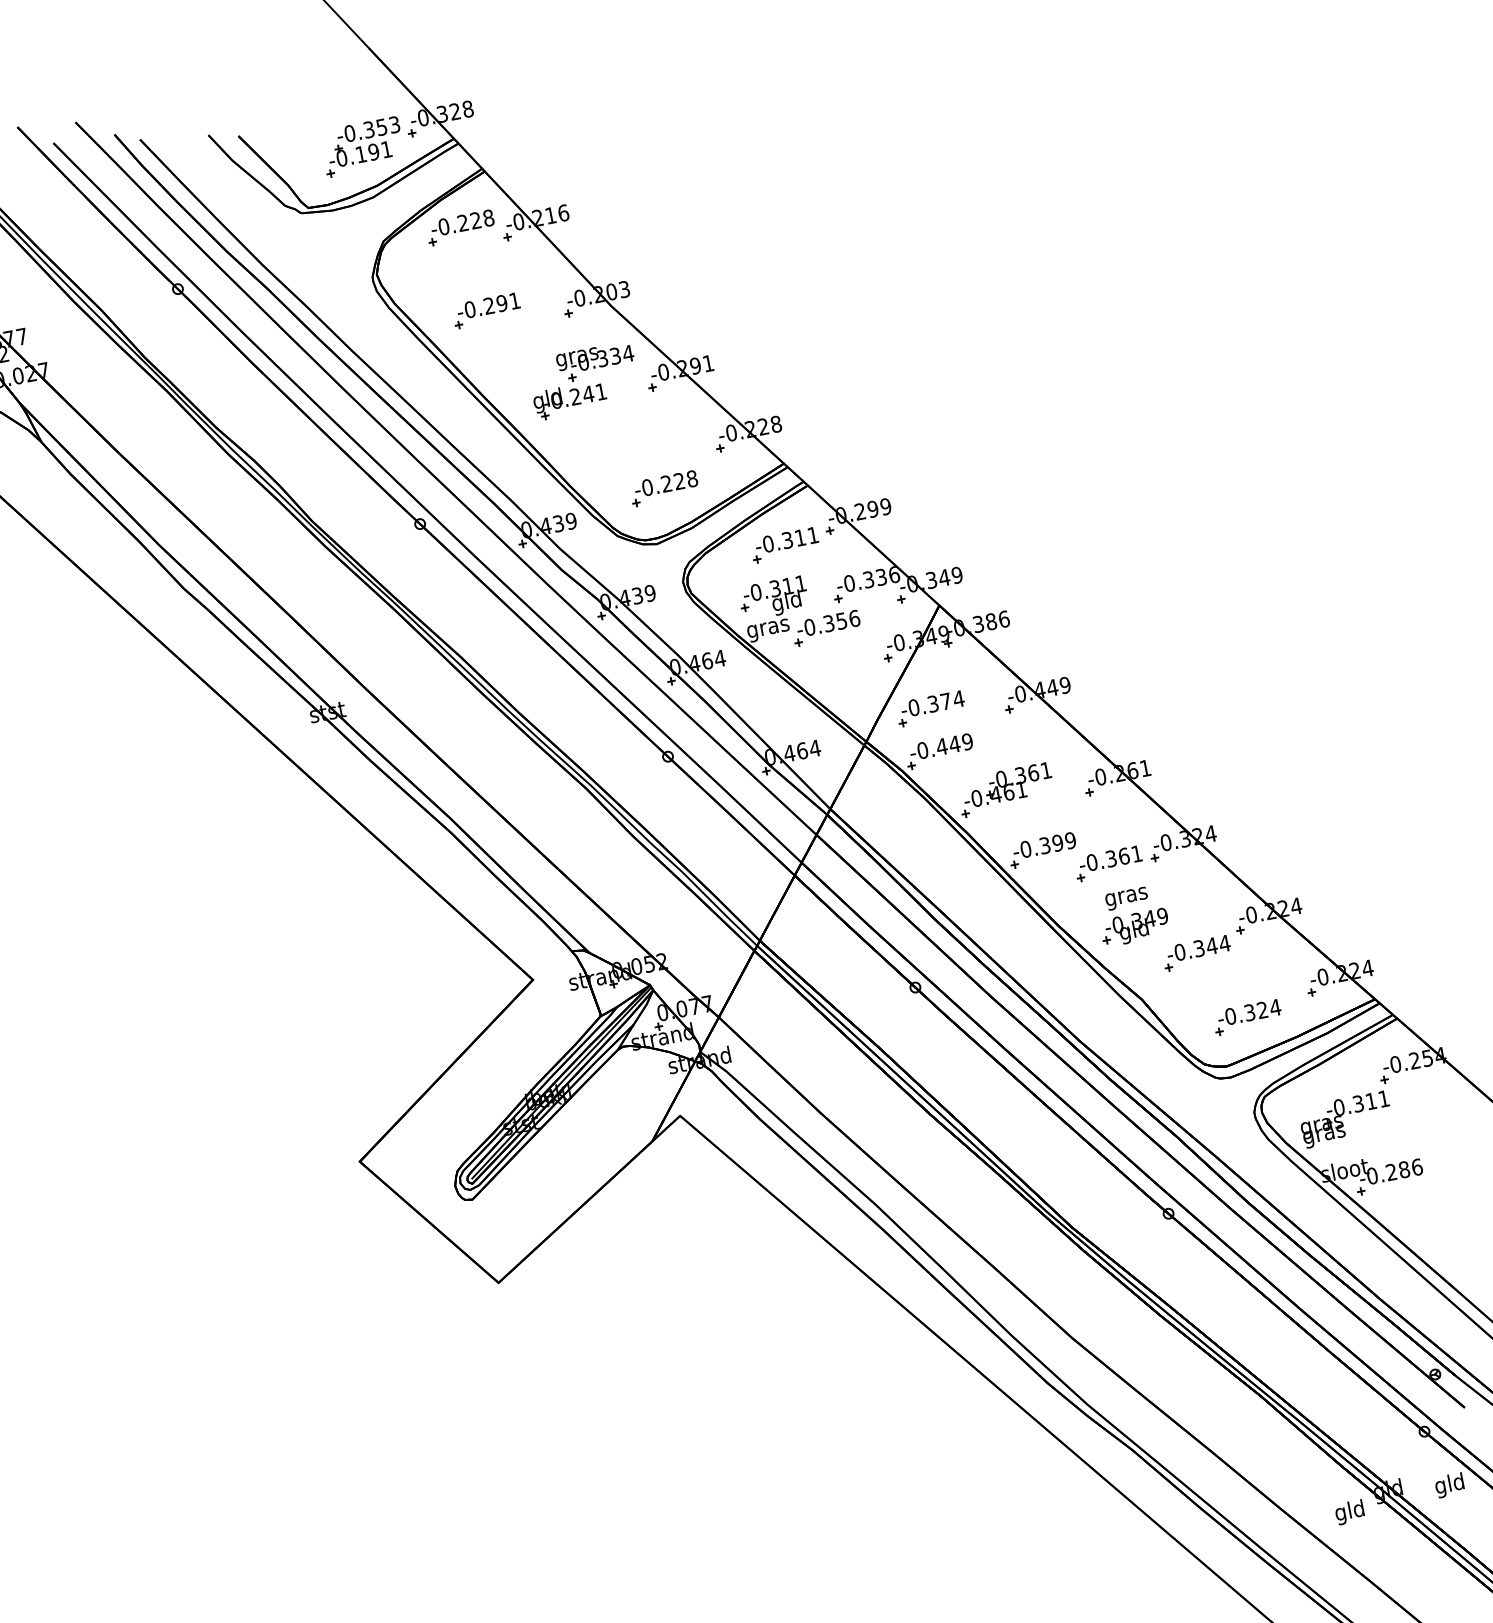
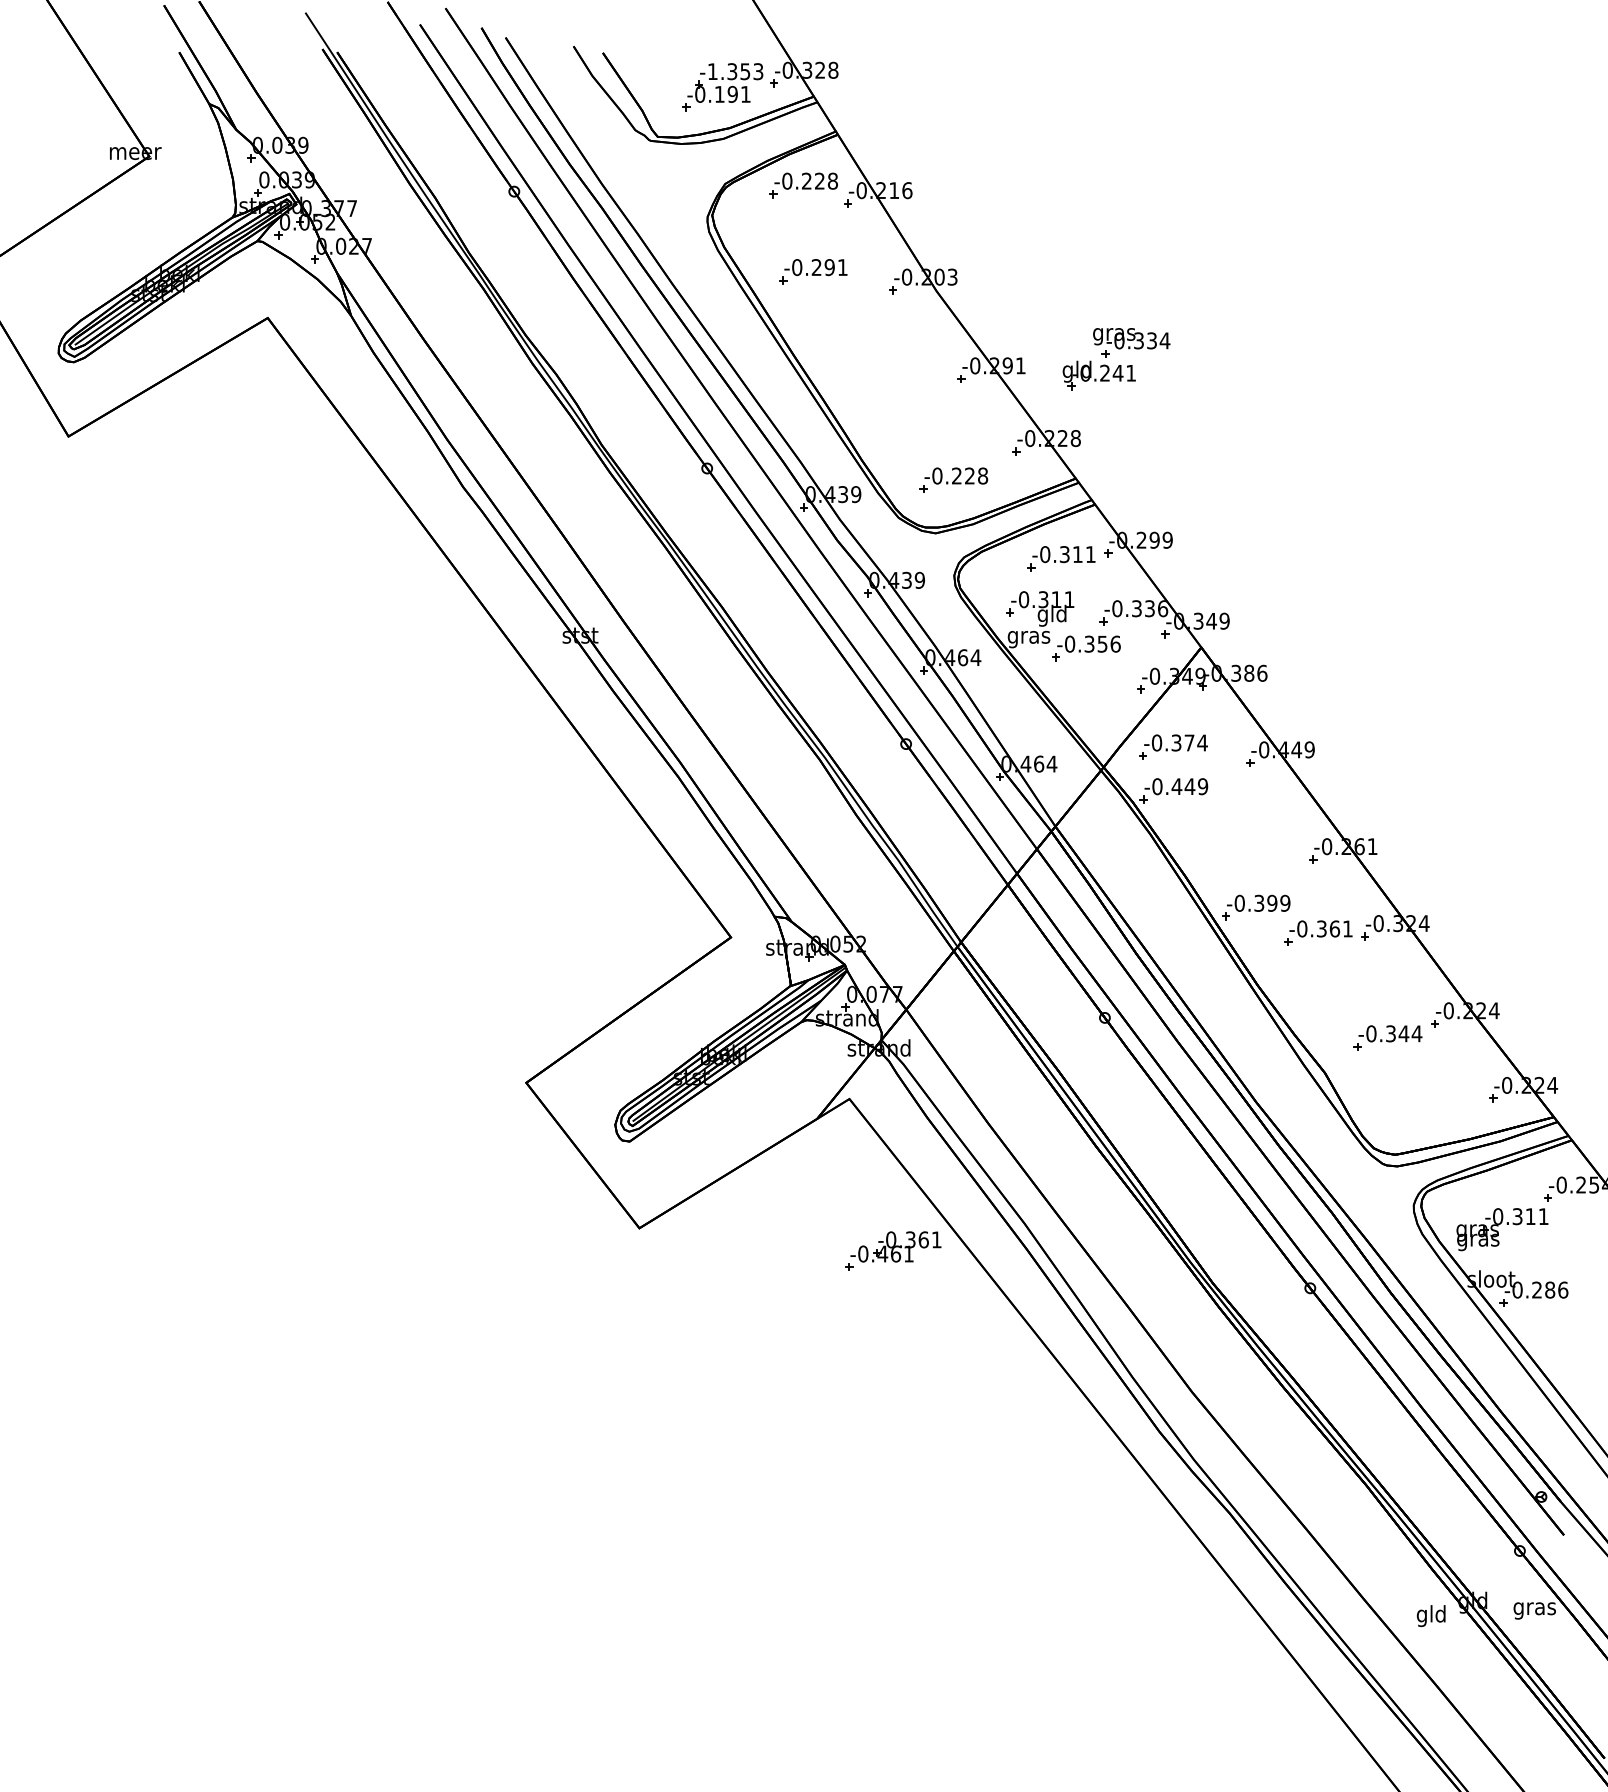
text: (349, 133) -> (712, 71), -0.353 -> -1.353
part: (587, 386) -> (1118, 365), moved
part: (1005, 789) -> (893, 1250), moved
part: (1133, 915) -> (1332, 988), removed
part: (1247, 1017) -> (1425, 1110), removed
text: (1449, 1485) -> (1534, 1608), gld -> gras

